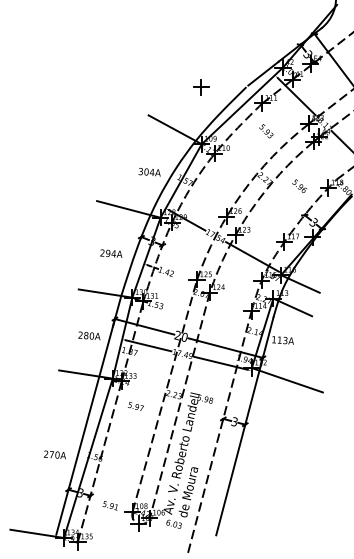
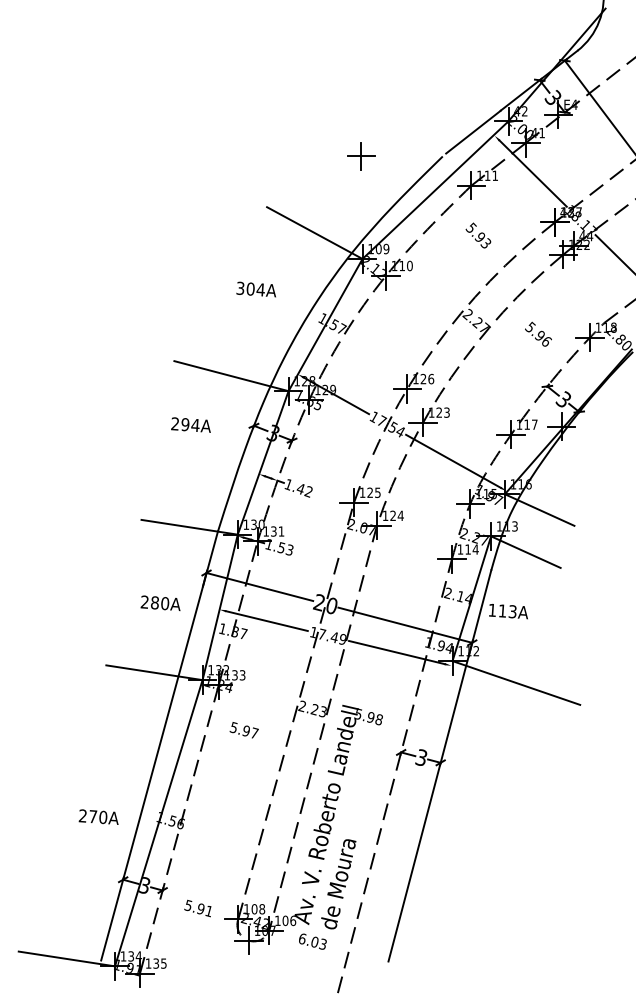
text: (149, 172) -> (256, 290), moved
text: (111, 253) -> (191, 424), moved

